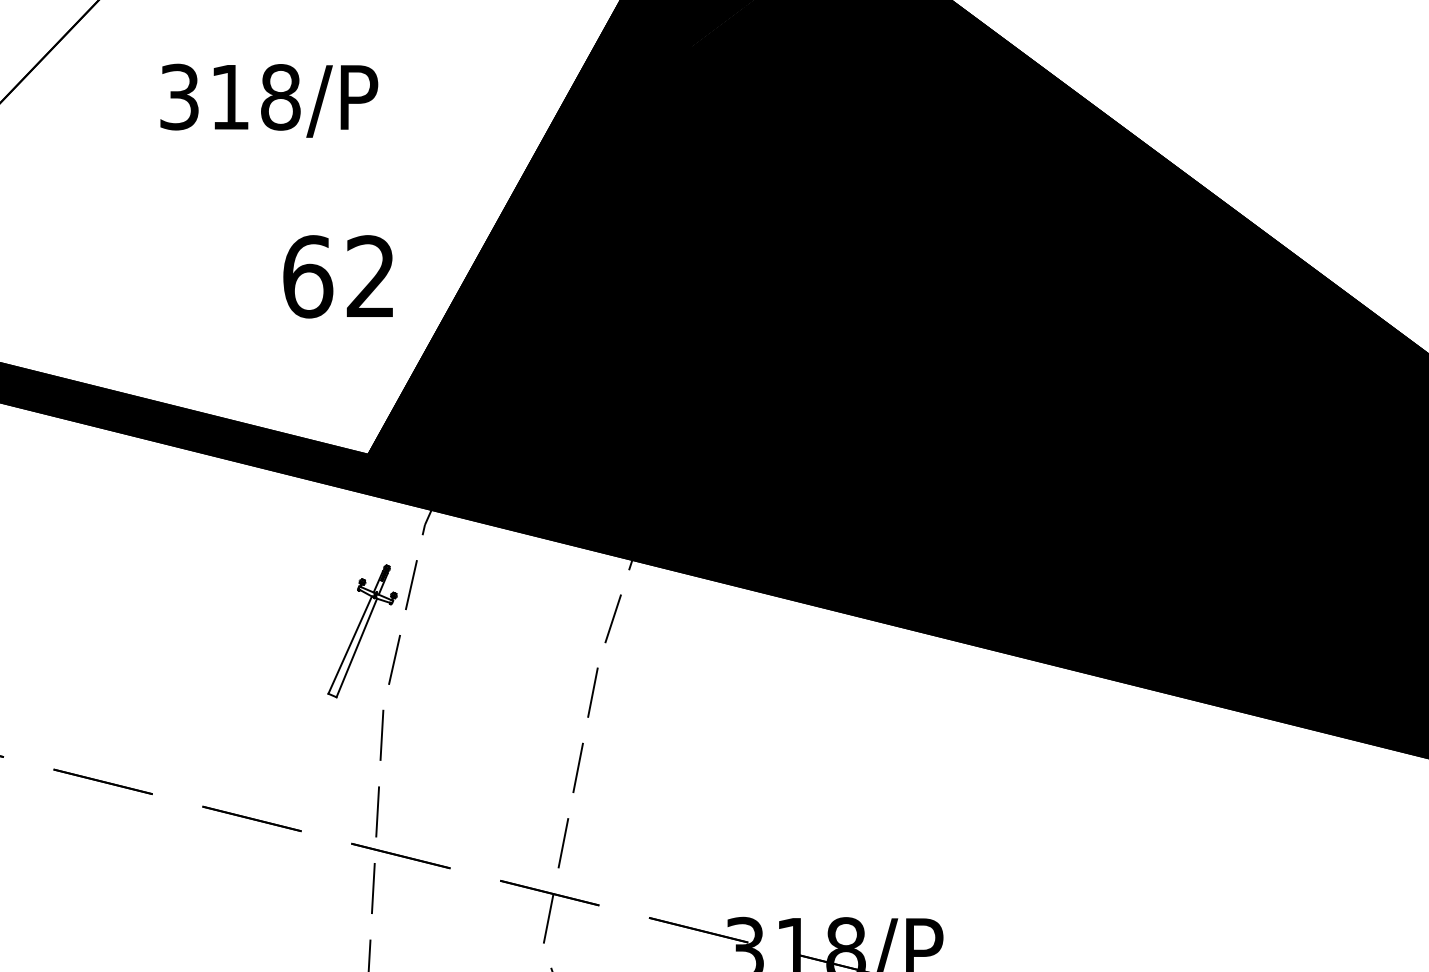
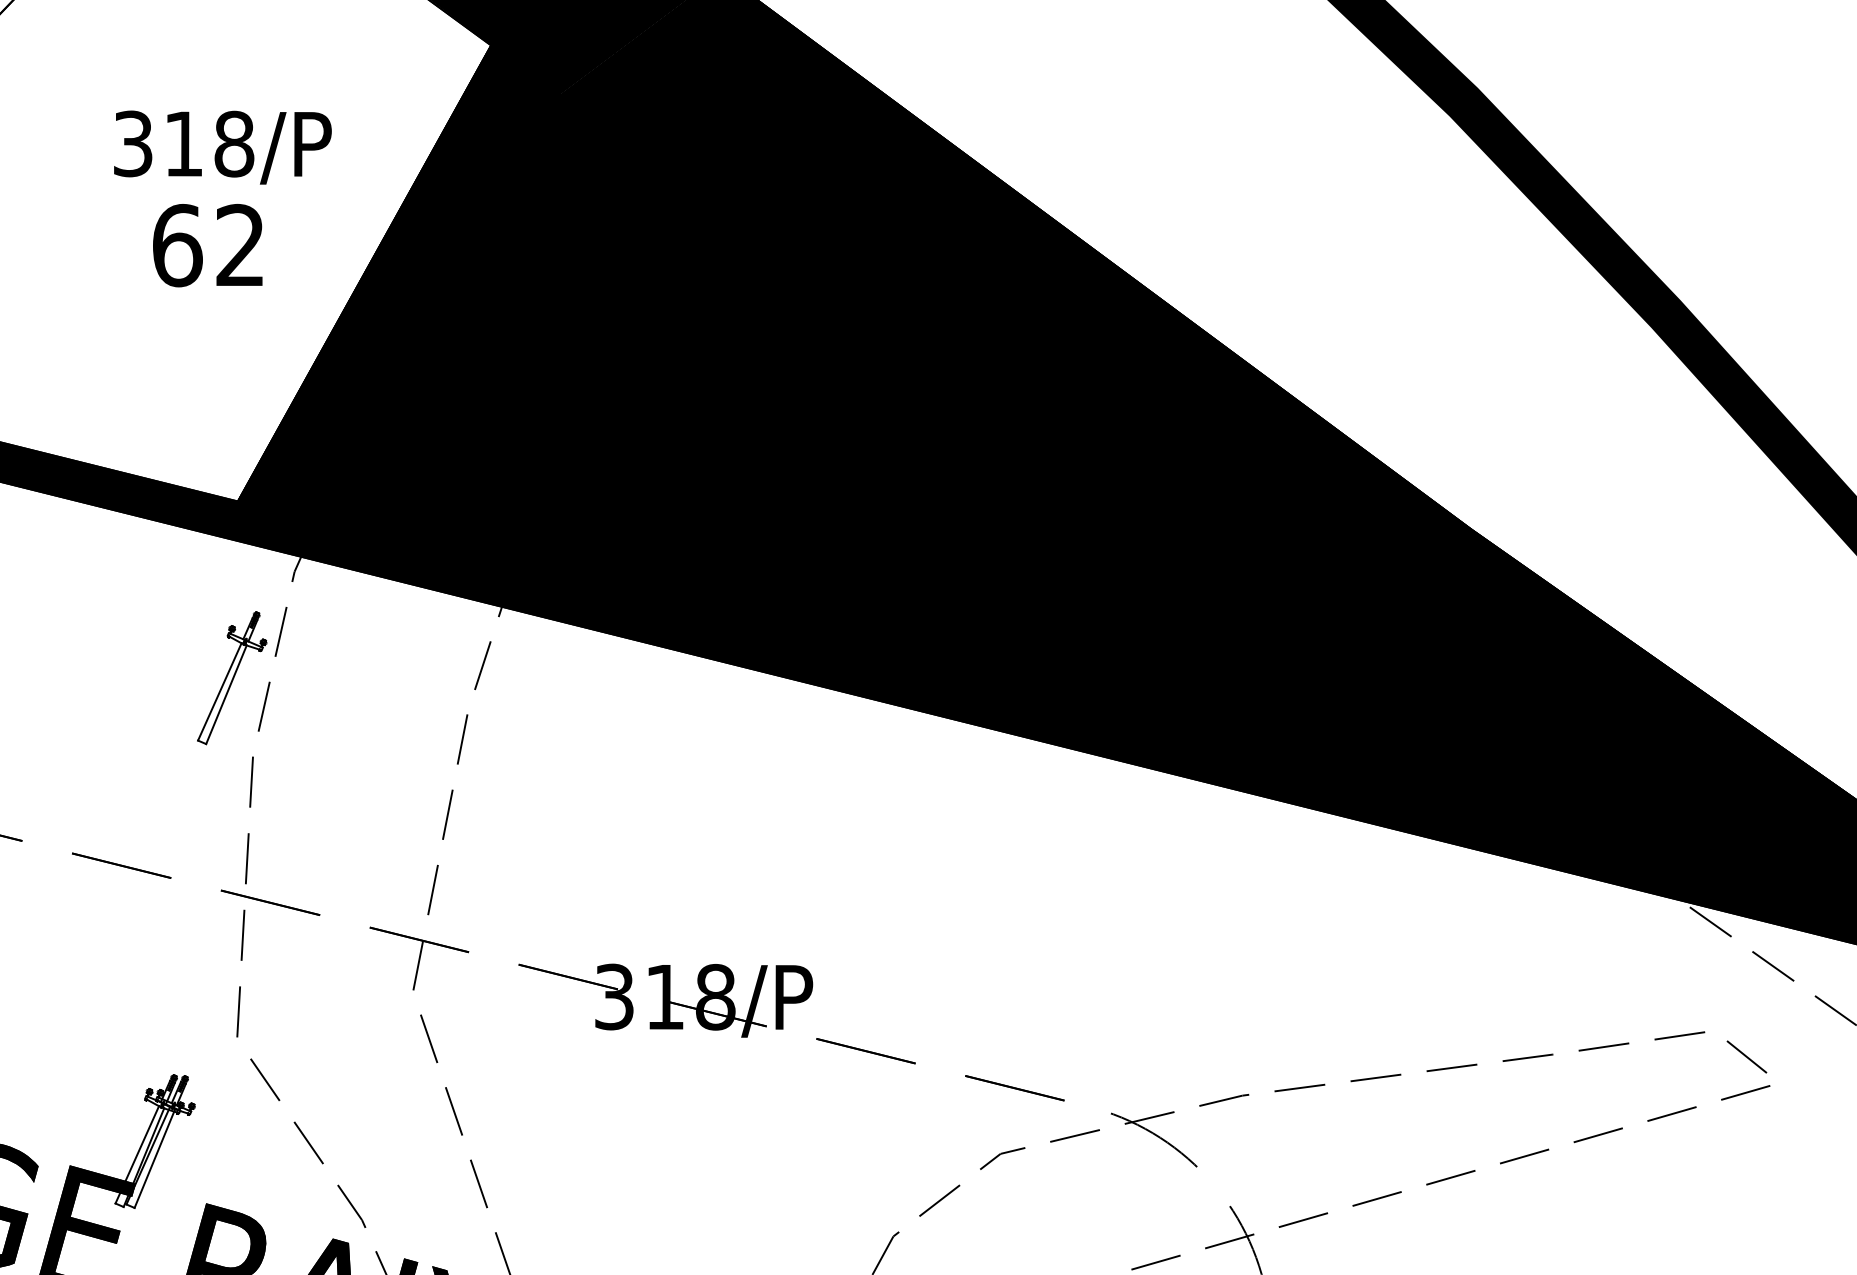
text: (268, 100) -> (222, 147), moved
text: (337, 276) -> (207, 245), moved

